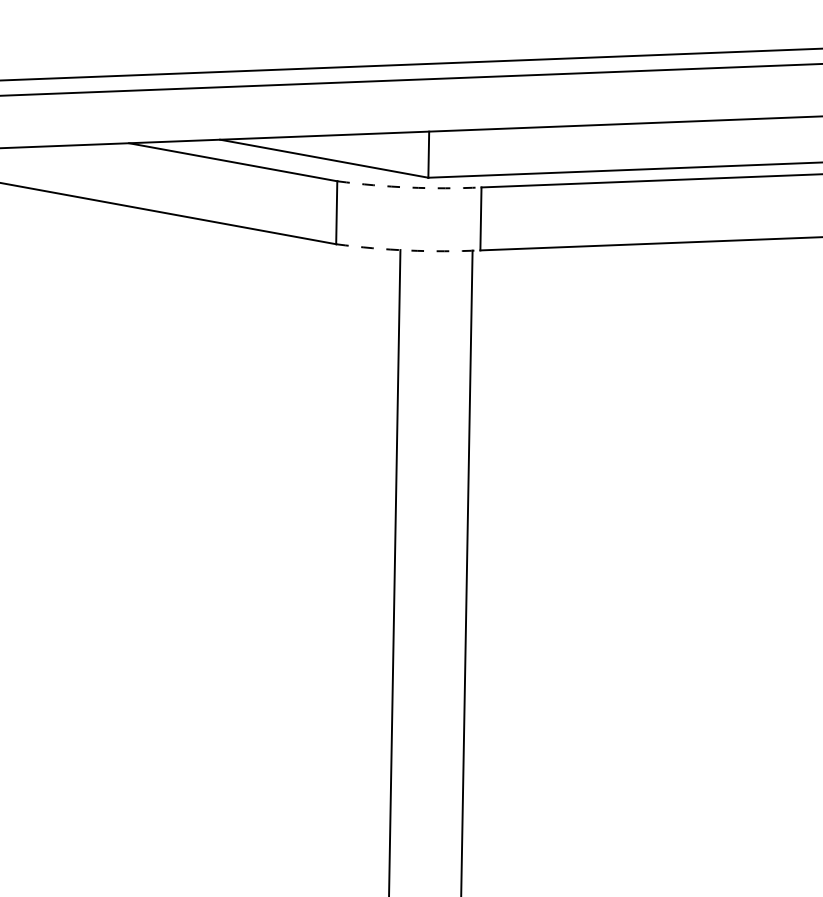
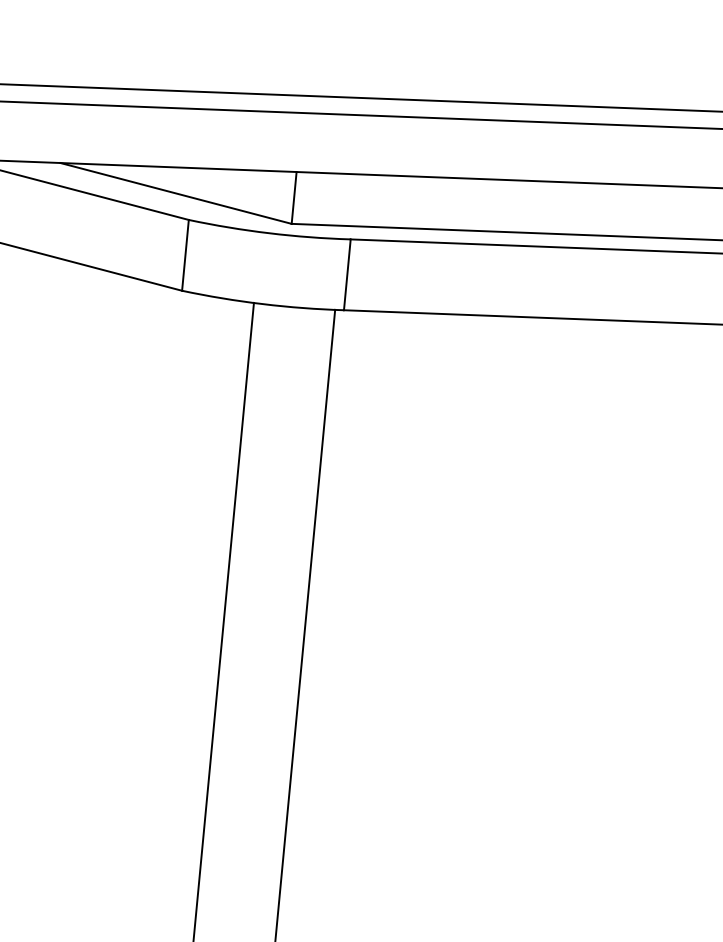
arc: (409, 187) -> (269, 233), dashed -> solid
arc: (408, 250) -> (263, 304), dashed -> solid

